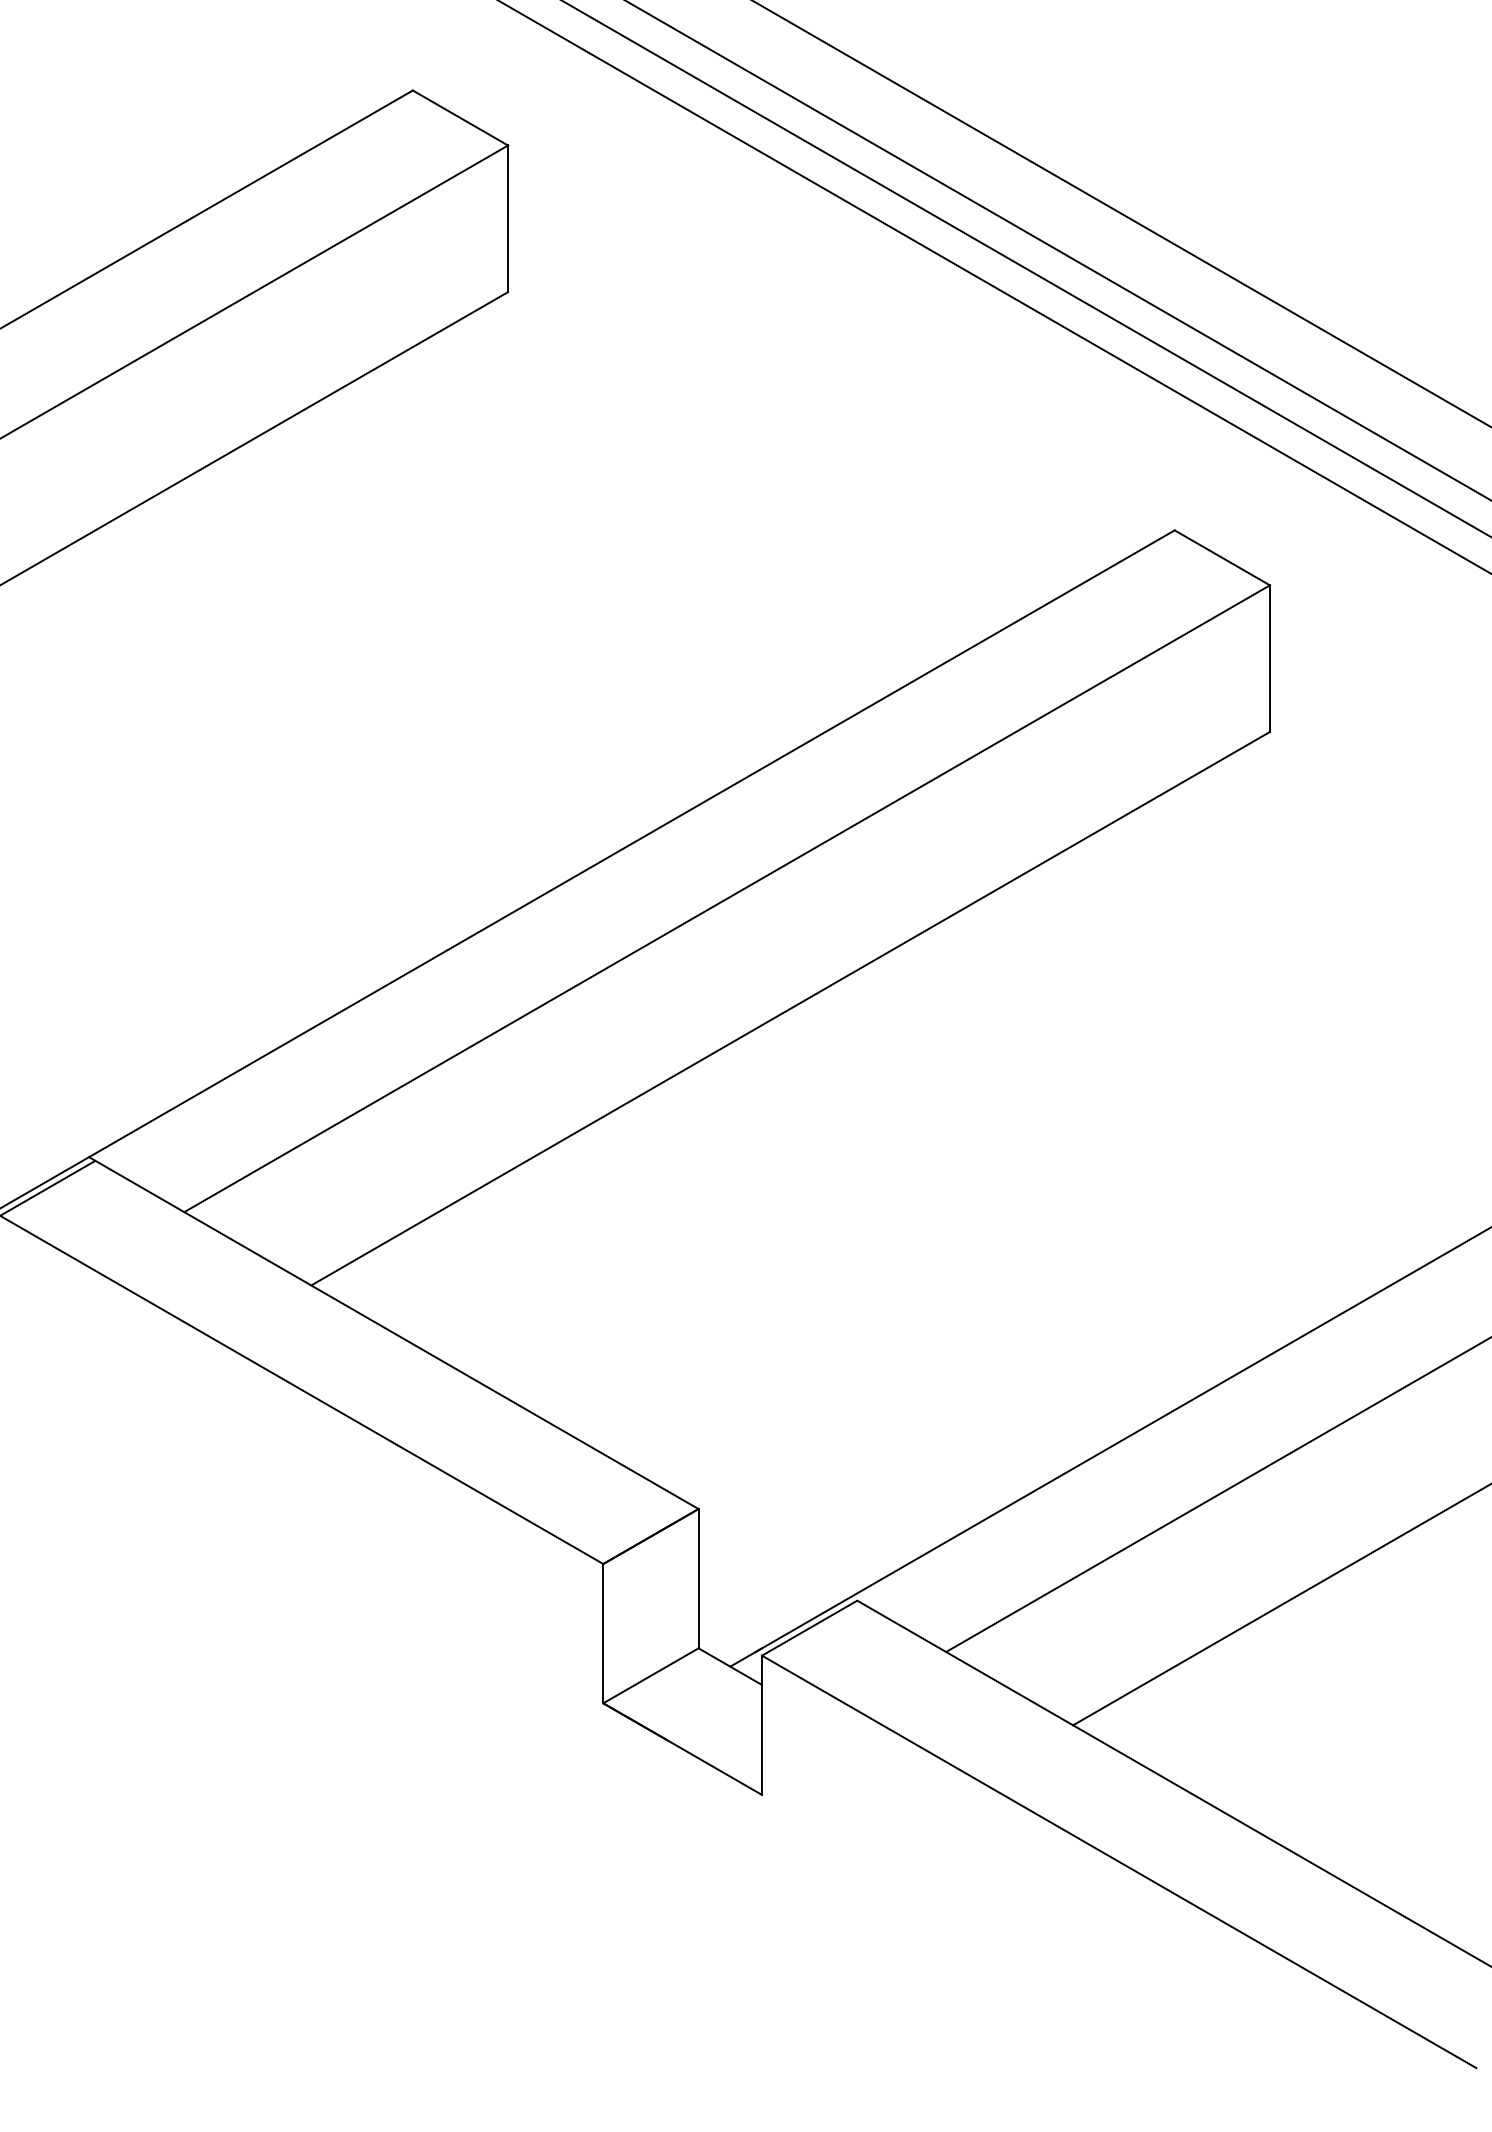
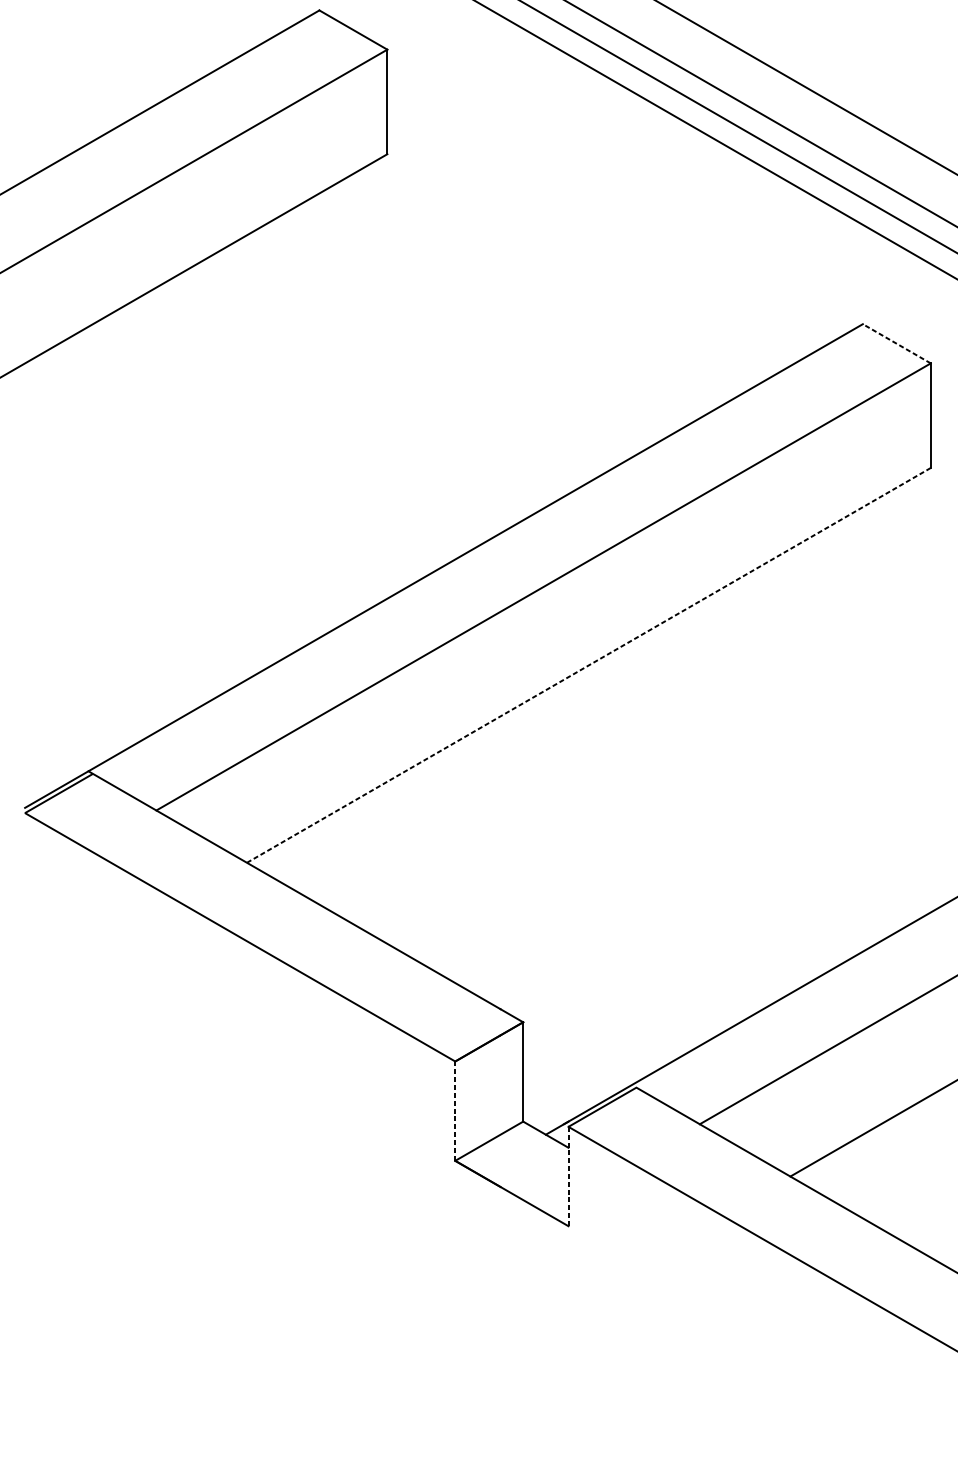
line: (1222, 557) -> (896, 343), solid -> dashed
line: (790, 1008) -> (588, 665), solid -> dashed
line: (603, 1633) -> (455, 1111), solid -> dashed
line: (762, 1725) -> (568, 1176), solid -> dashed

